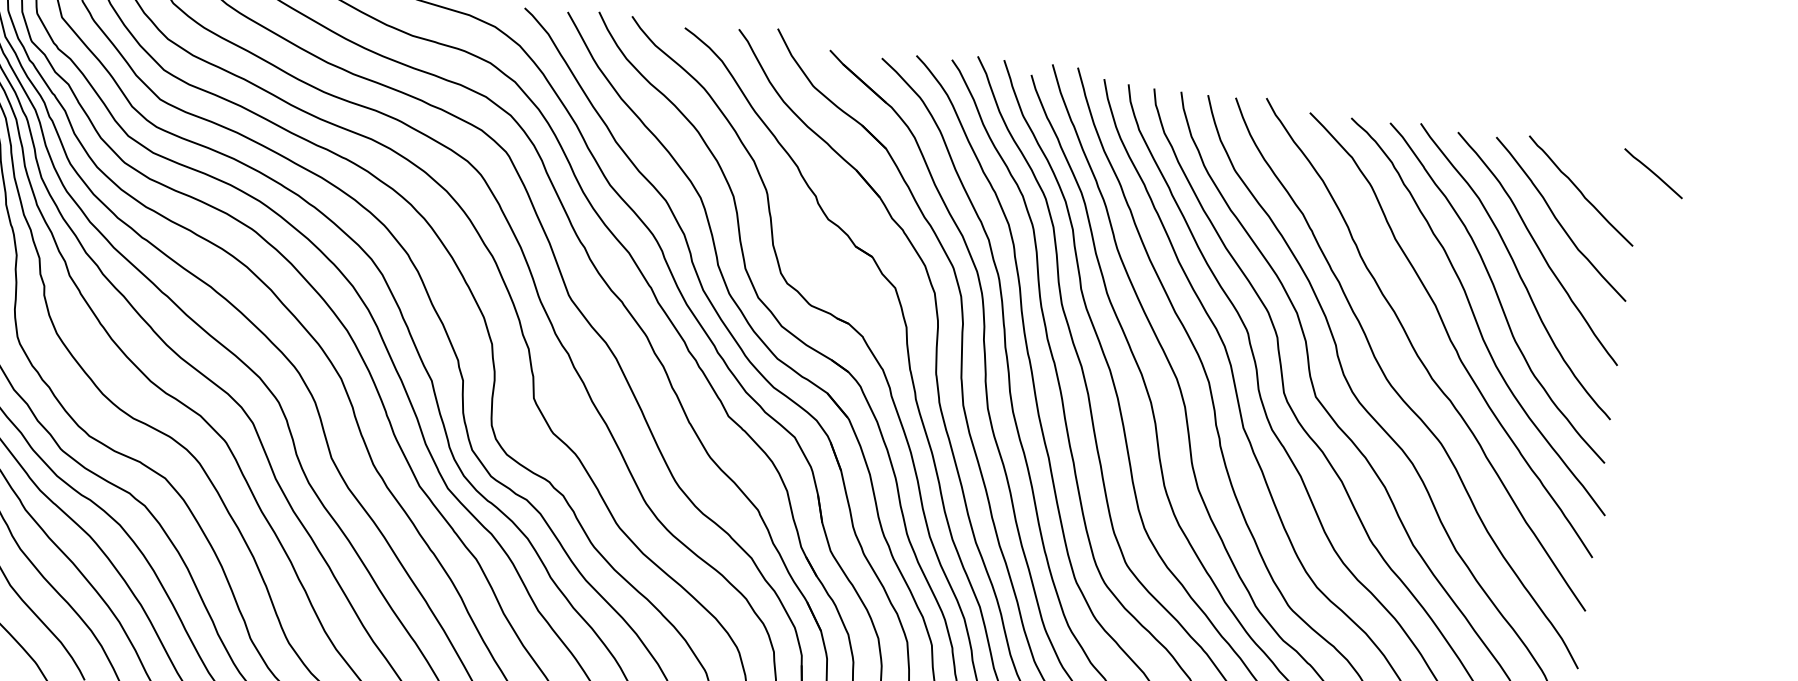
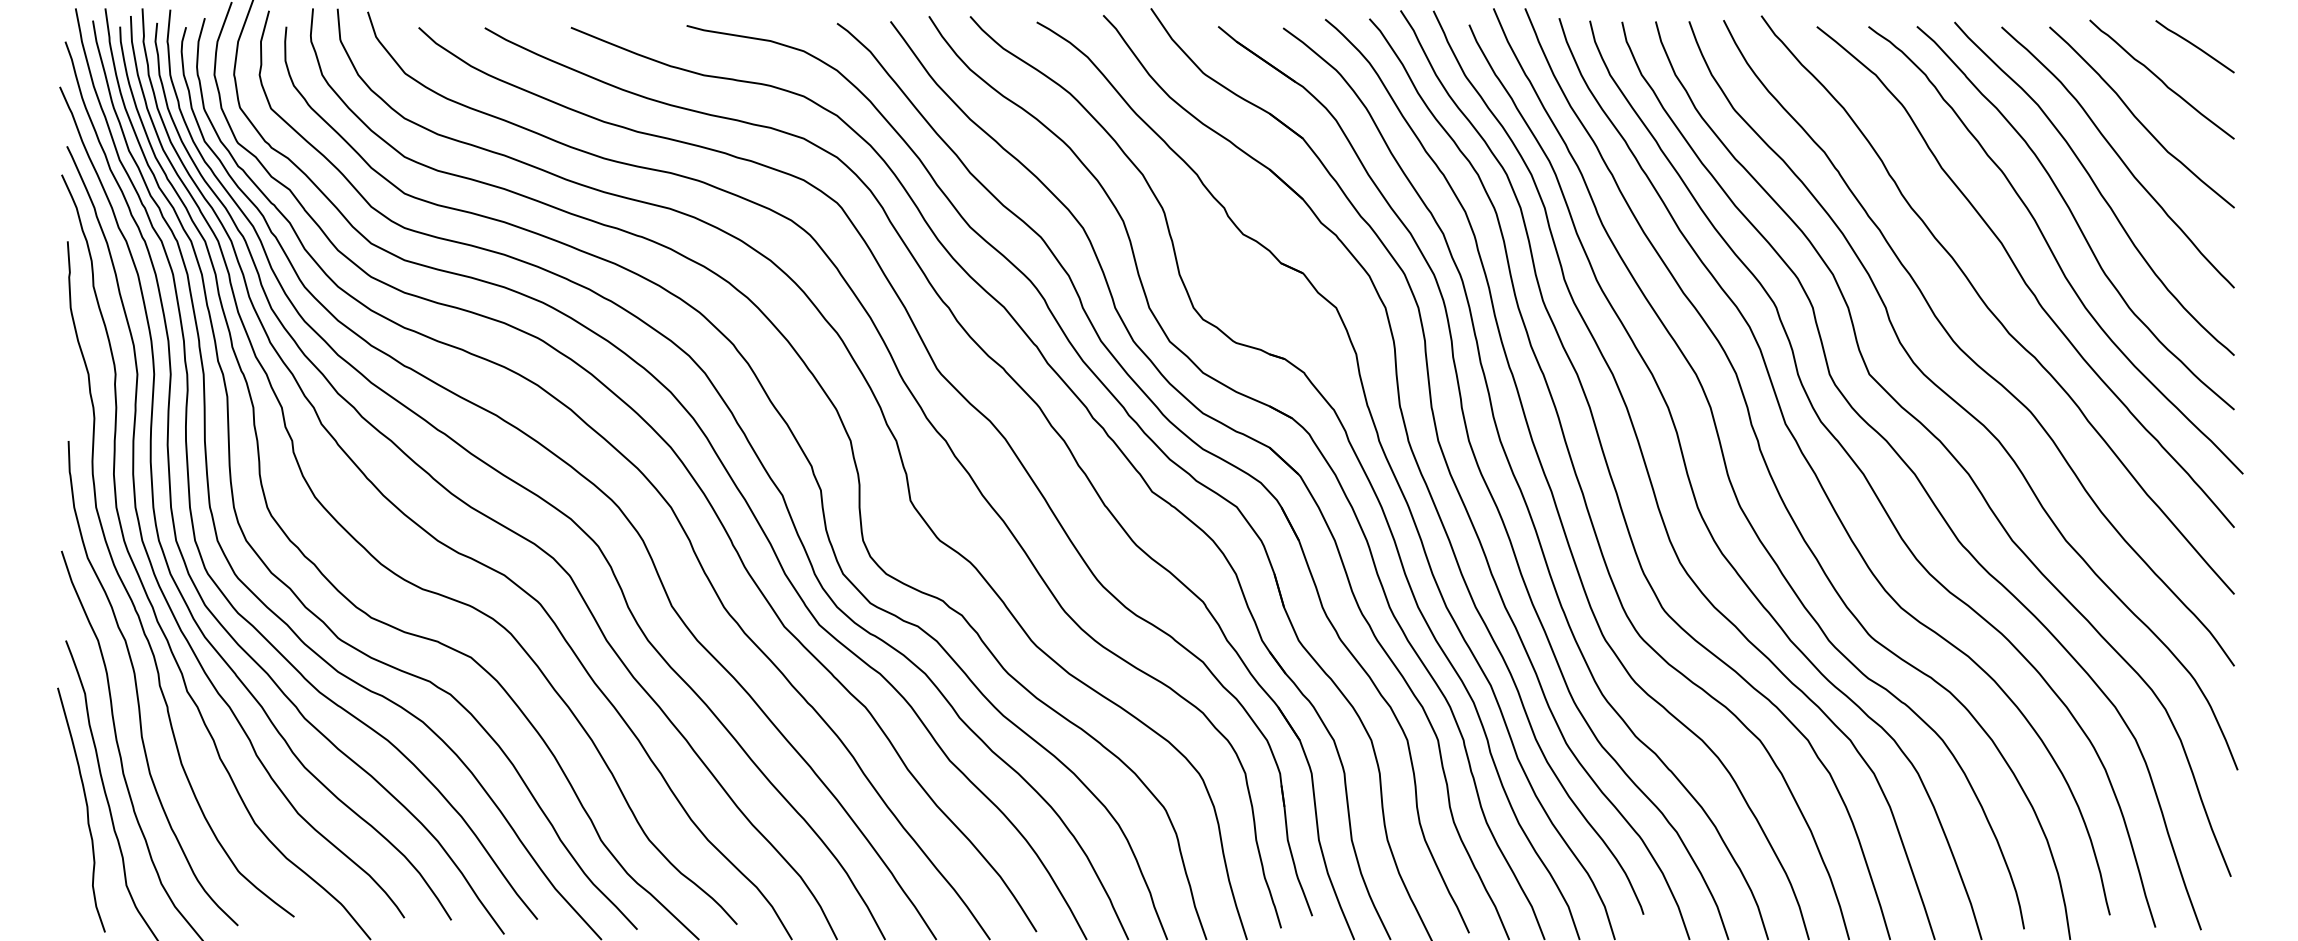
curve: (1653, 173) -> (2194, 46), moved

